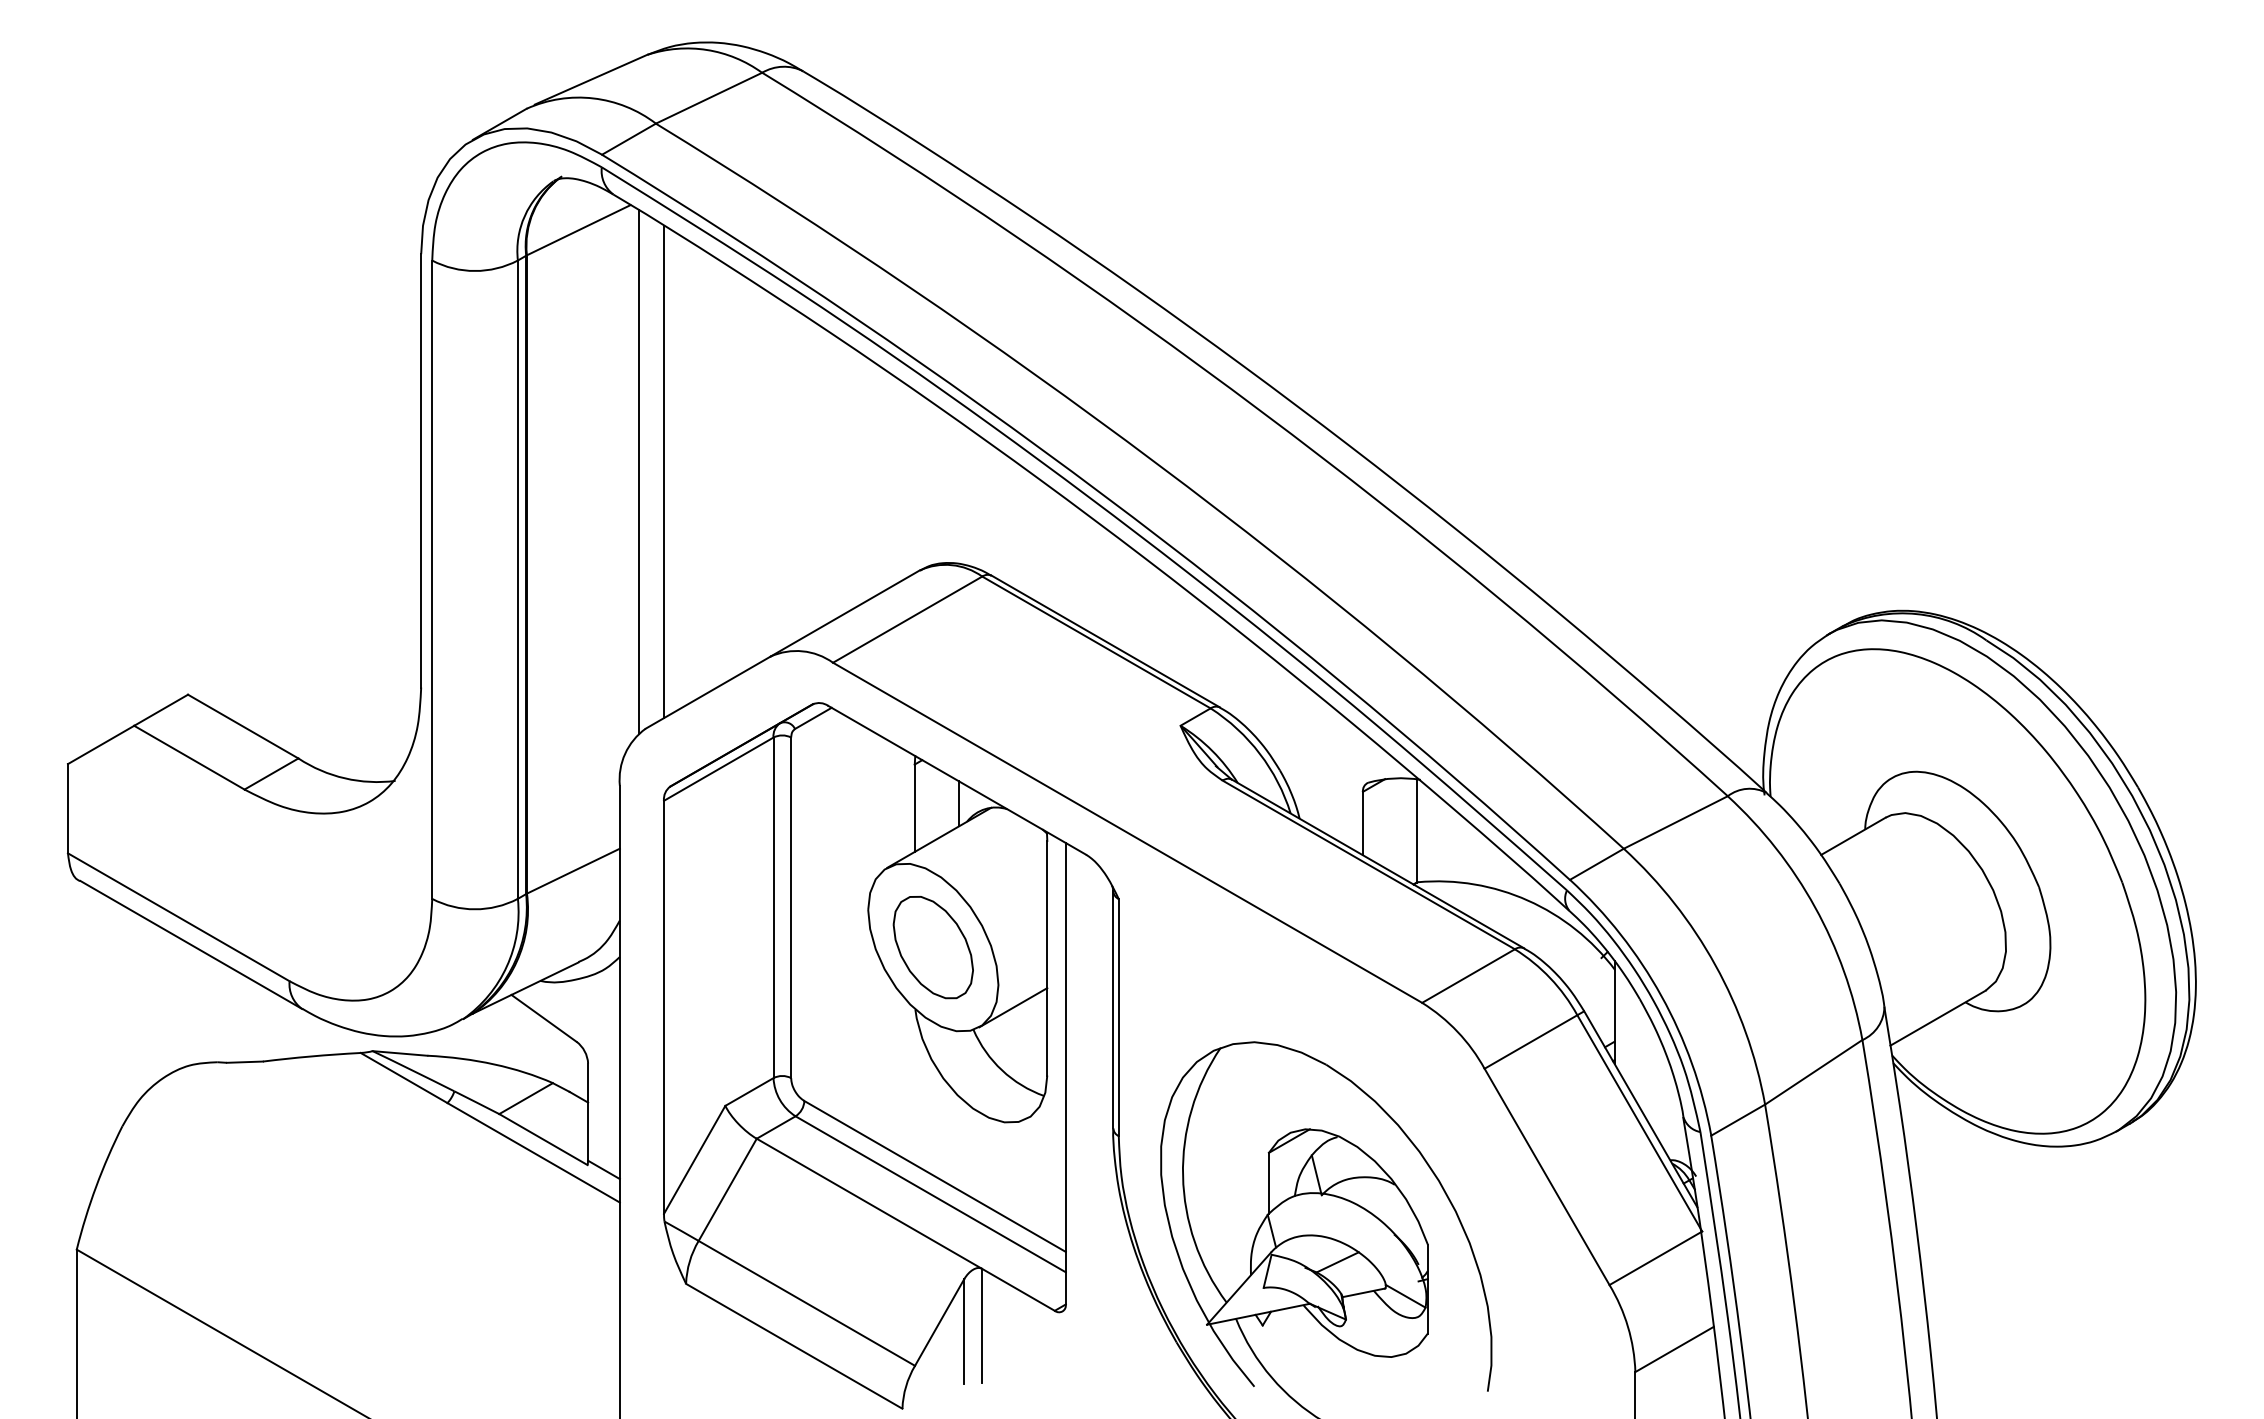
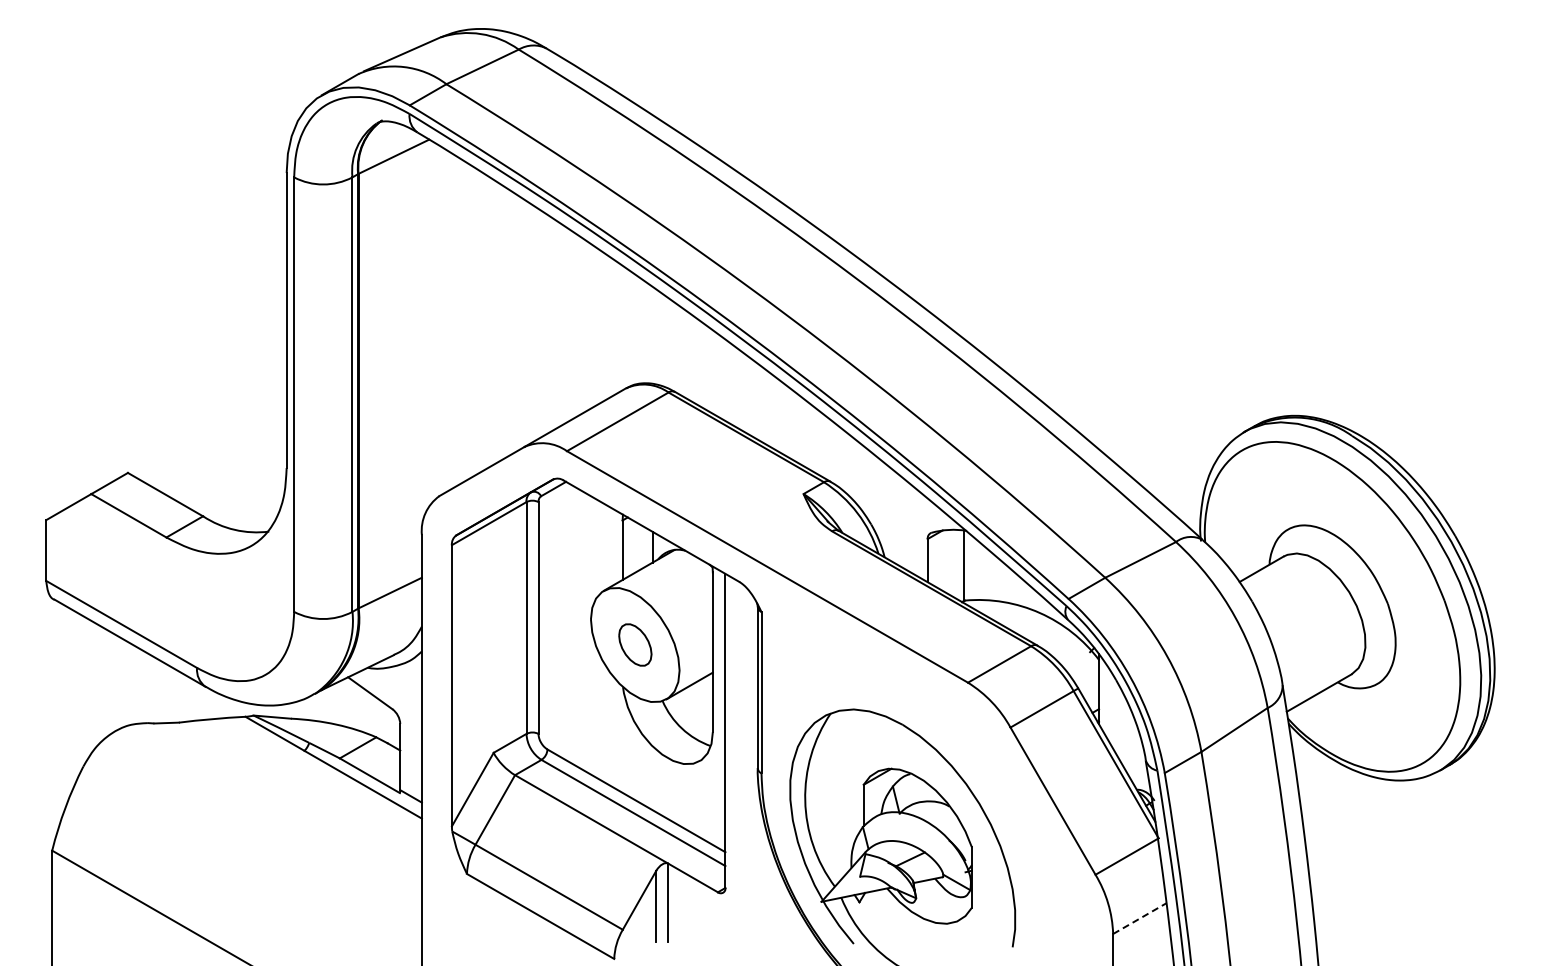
line: (664, 470) -> (452, 320), removed
line: (638, 472) -> (434, 321), removed
part: (933, 946) -> (635, 644), size x0.6
line: (1674, 1349) -> (1139, 918), solid -> dashed

